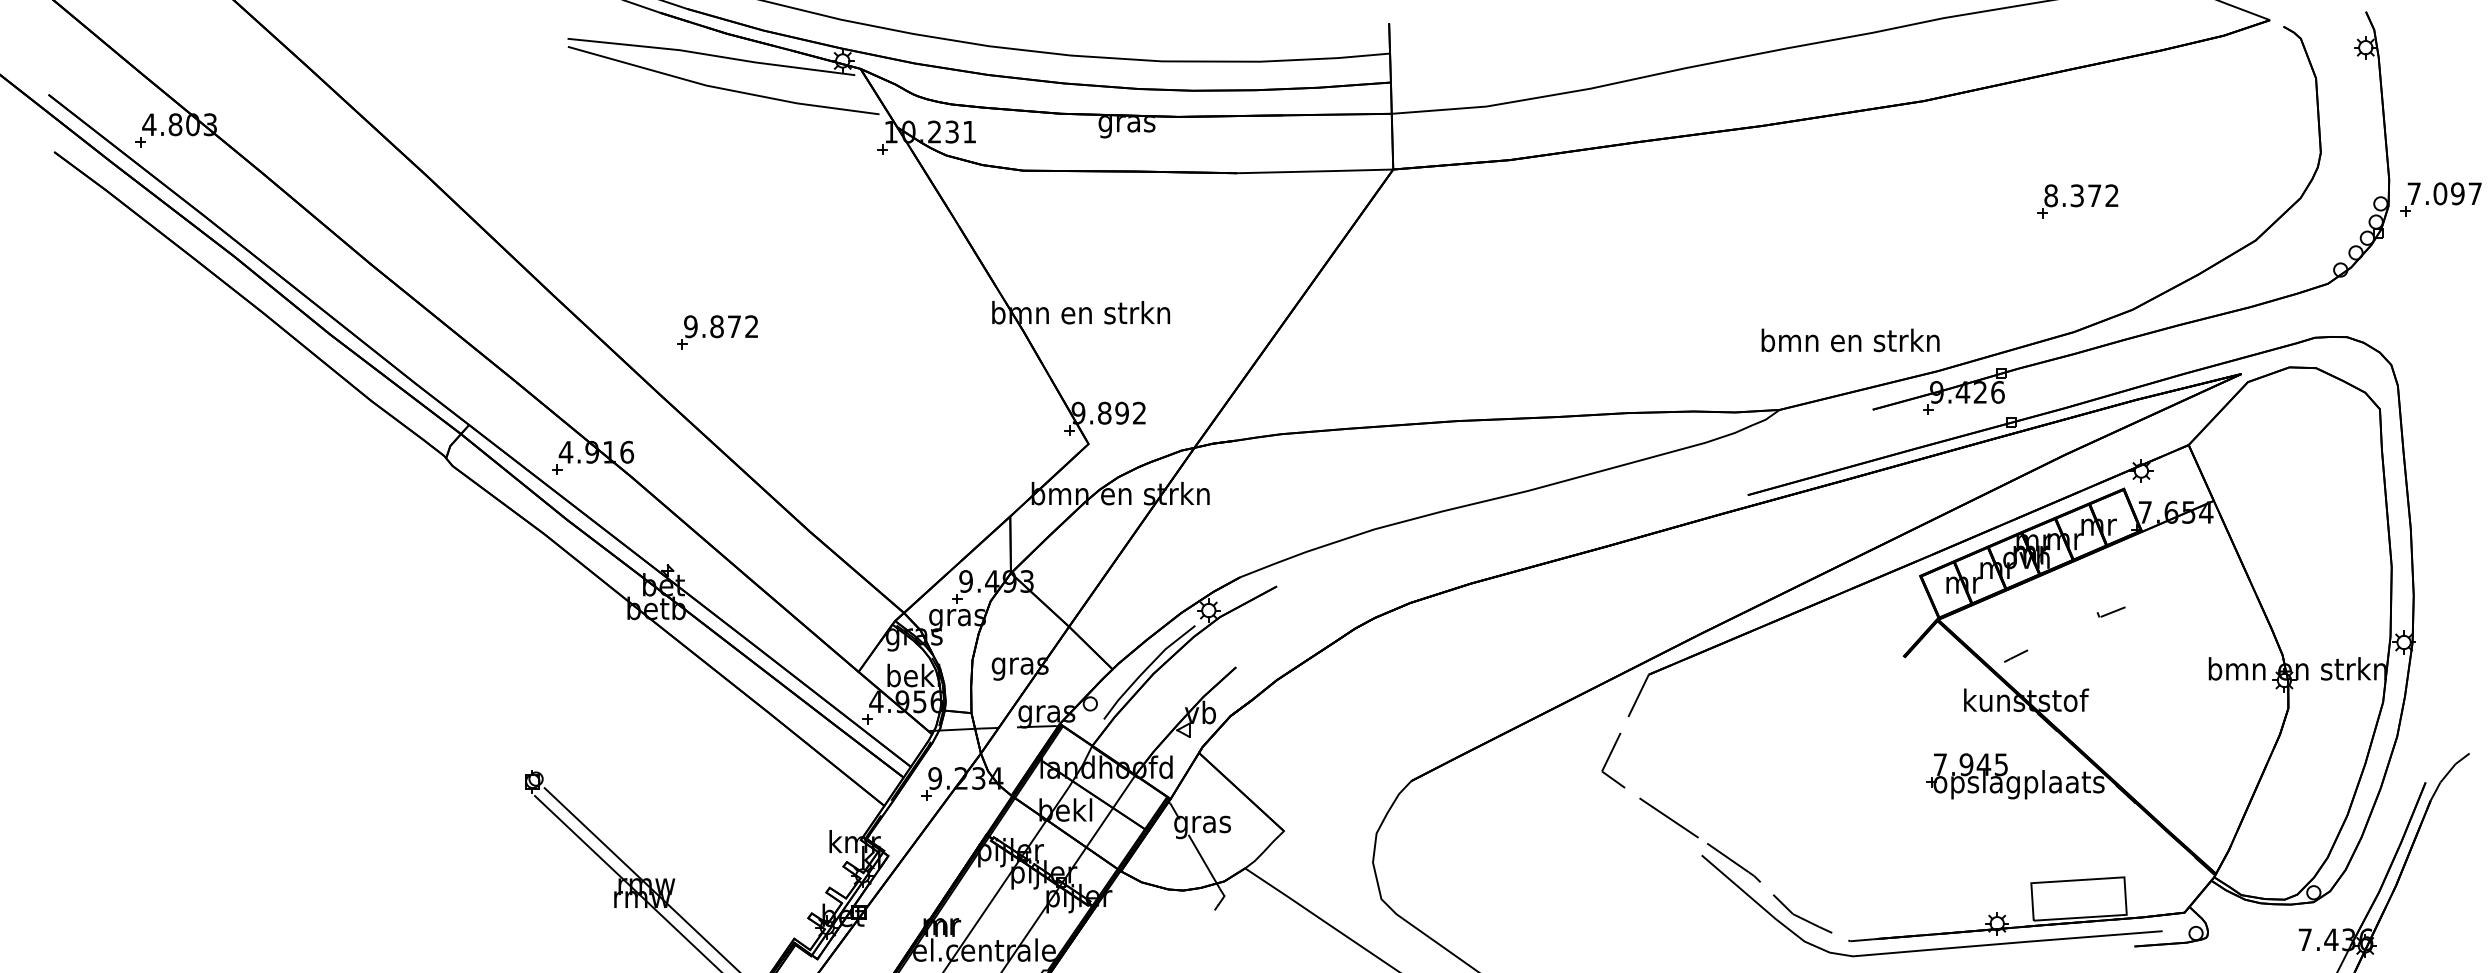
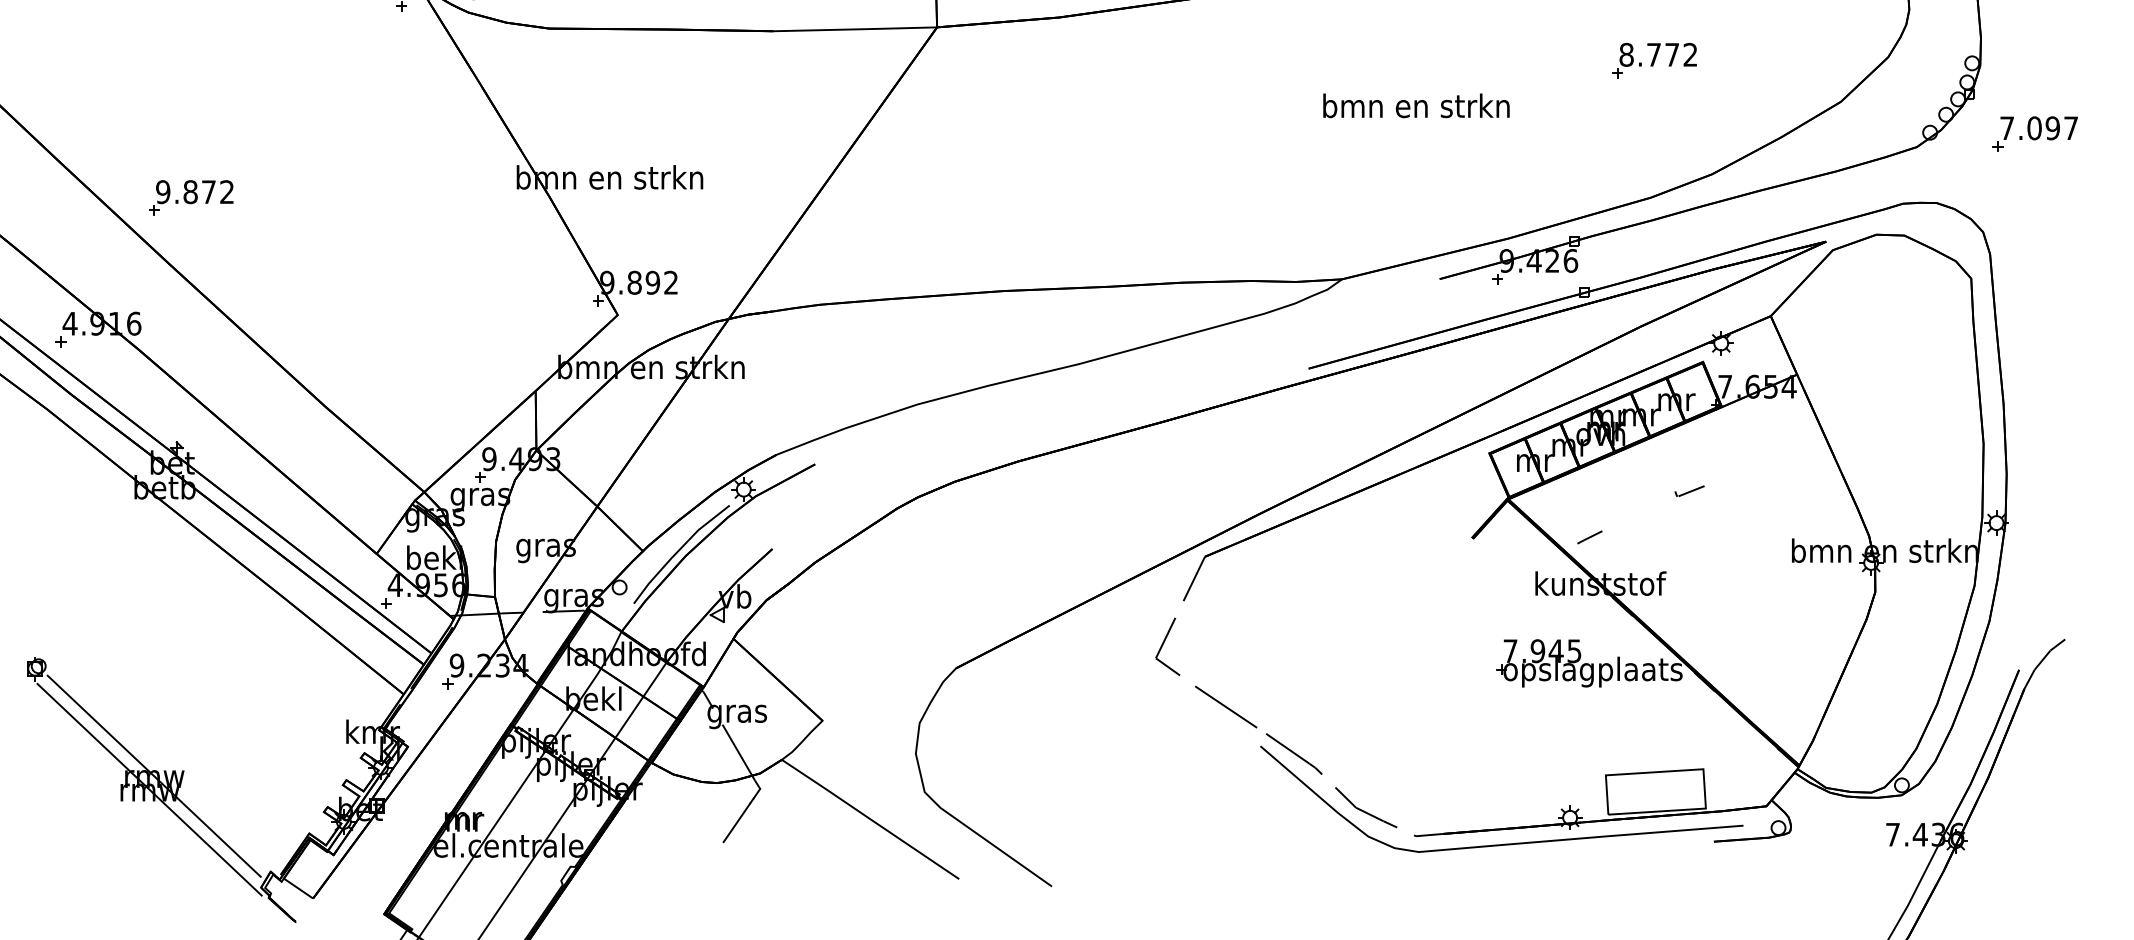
text: (2076, 195) -> (1653, 54), 8.372 -> 8.772
part: (2440, 199) -> (2034, 134), moved
part: (717, 332) -> (191, 198), moved
text: (1850, 340) -> (1416, 105), moved
line: (1201, 928) -> (736, 822), added

